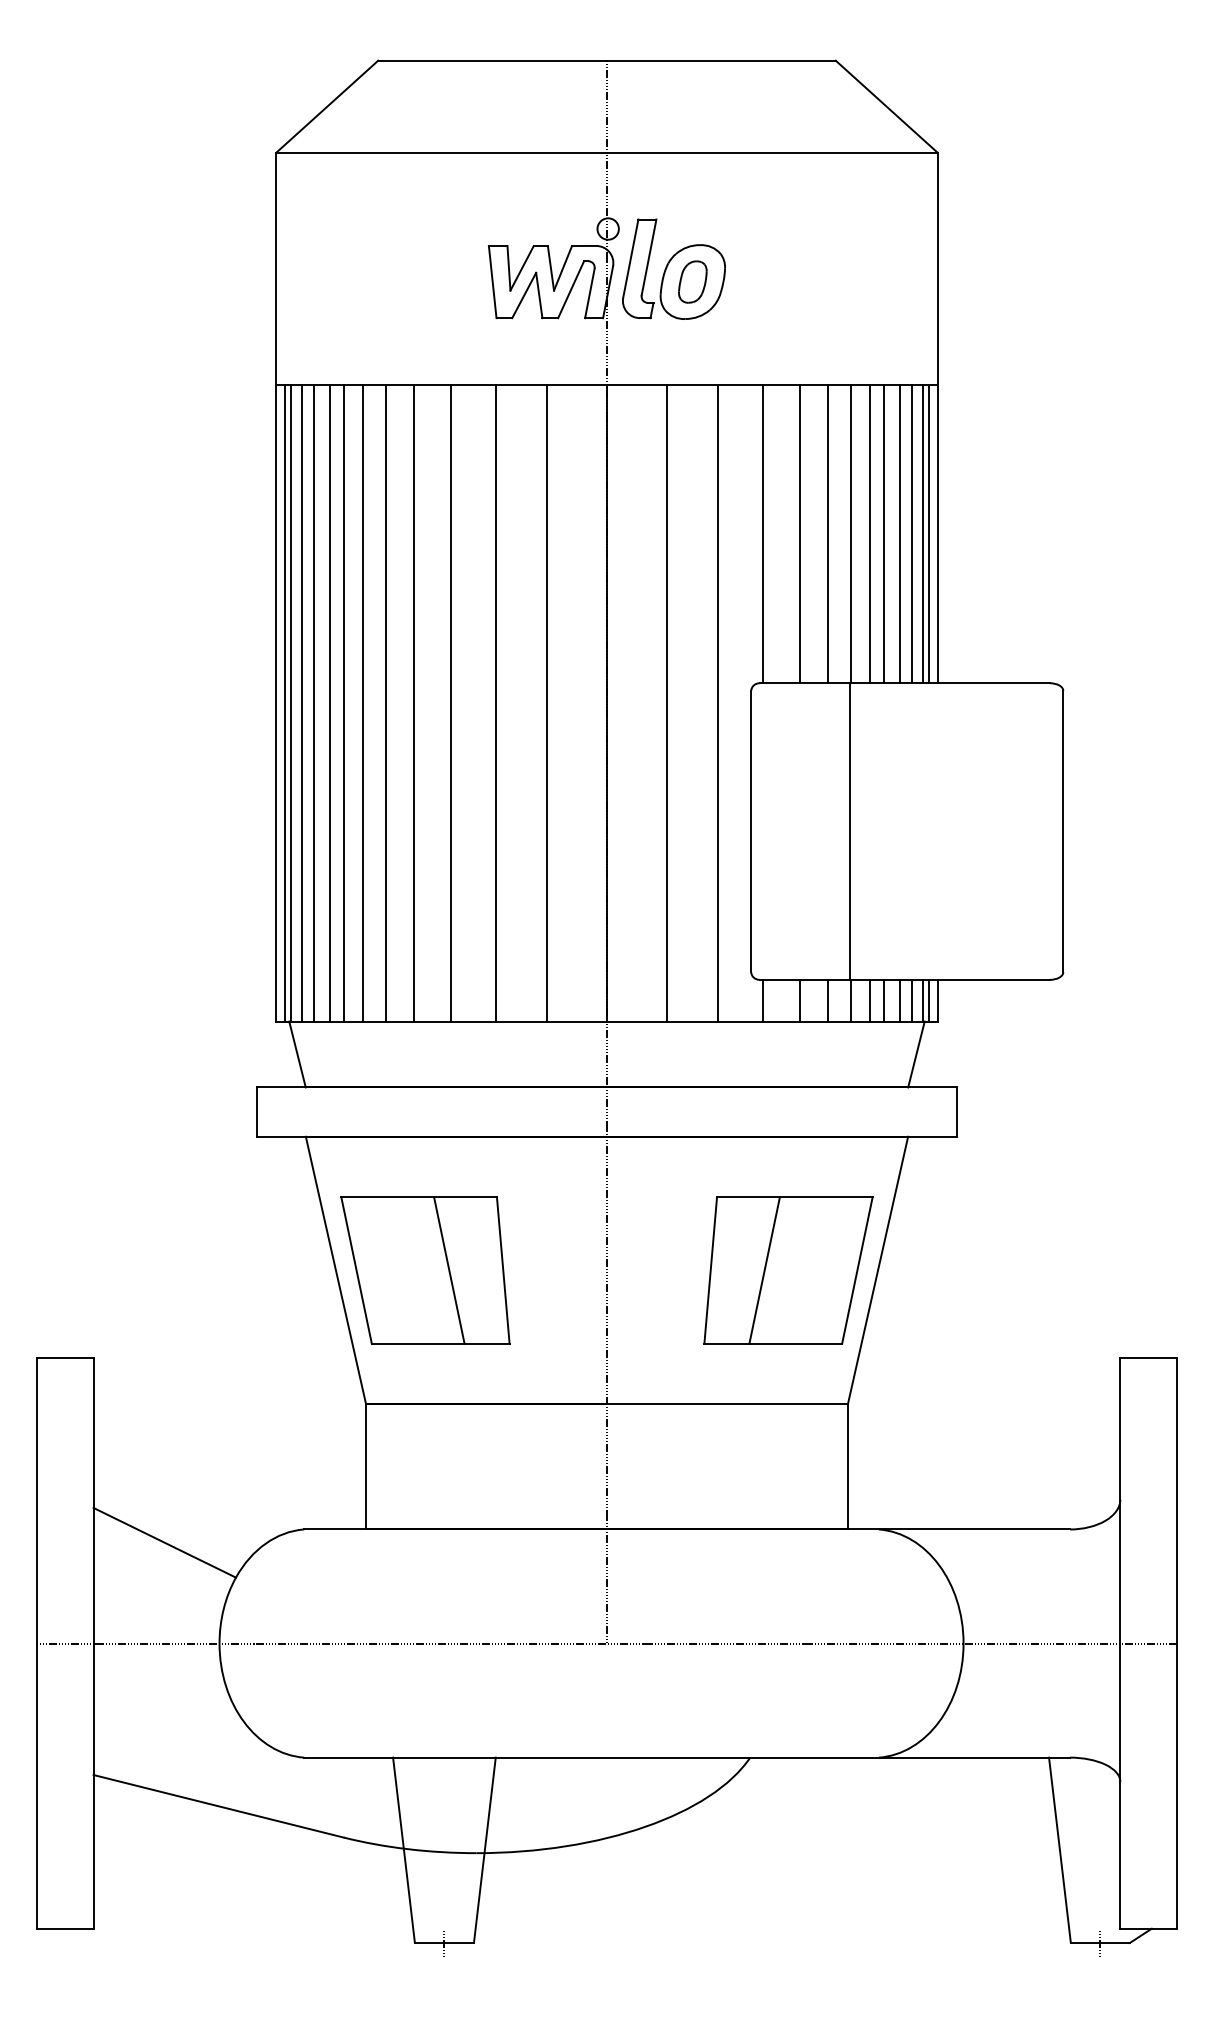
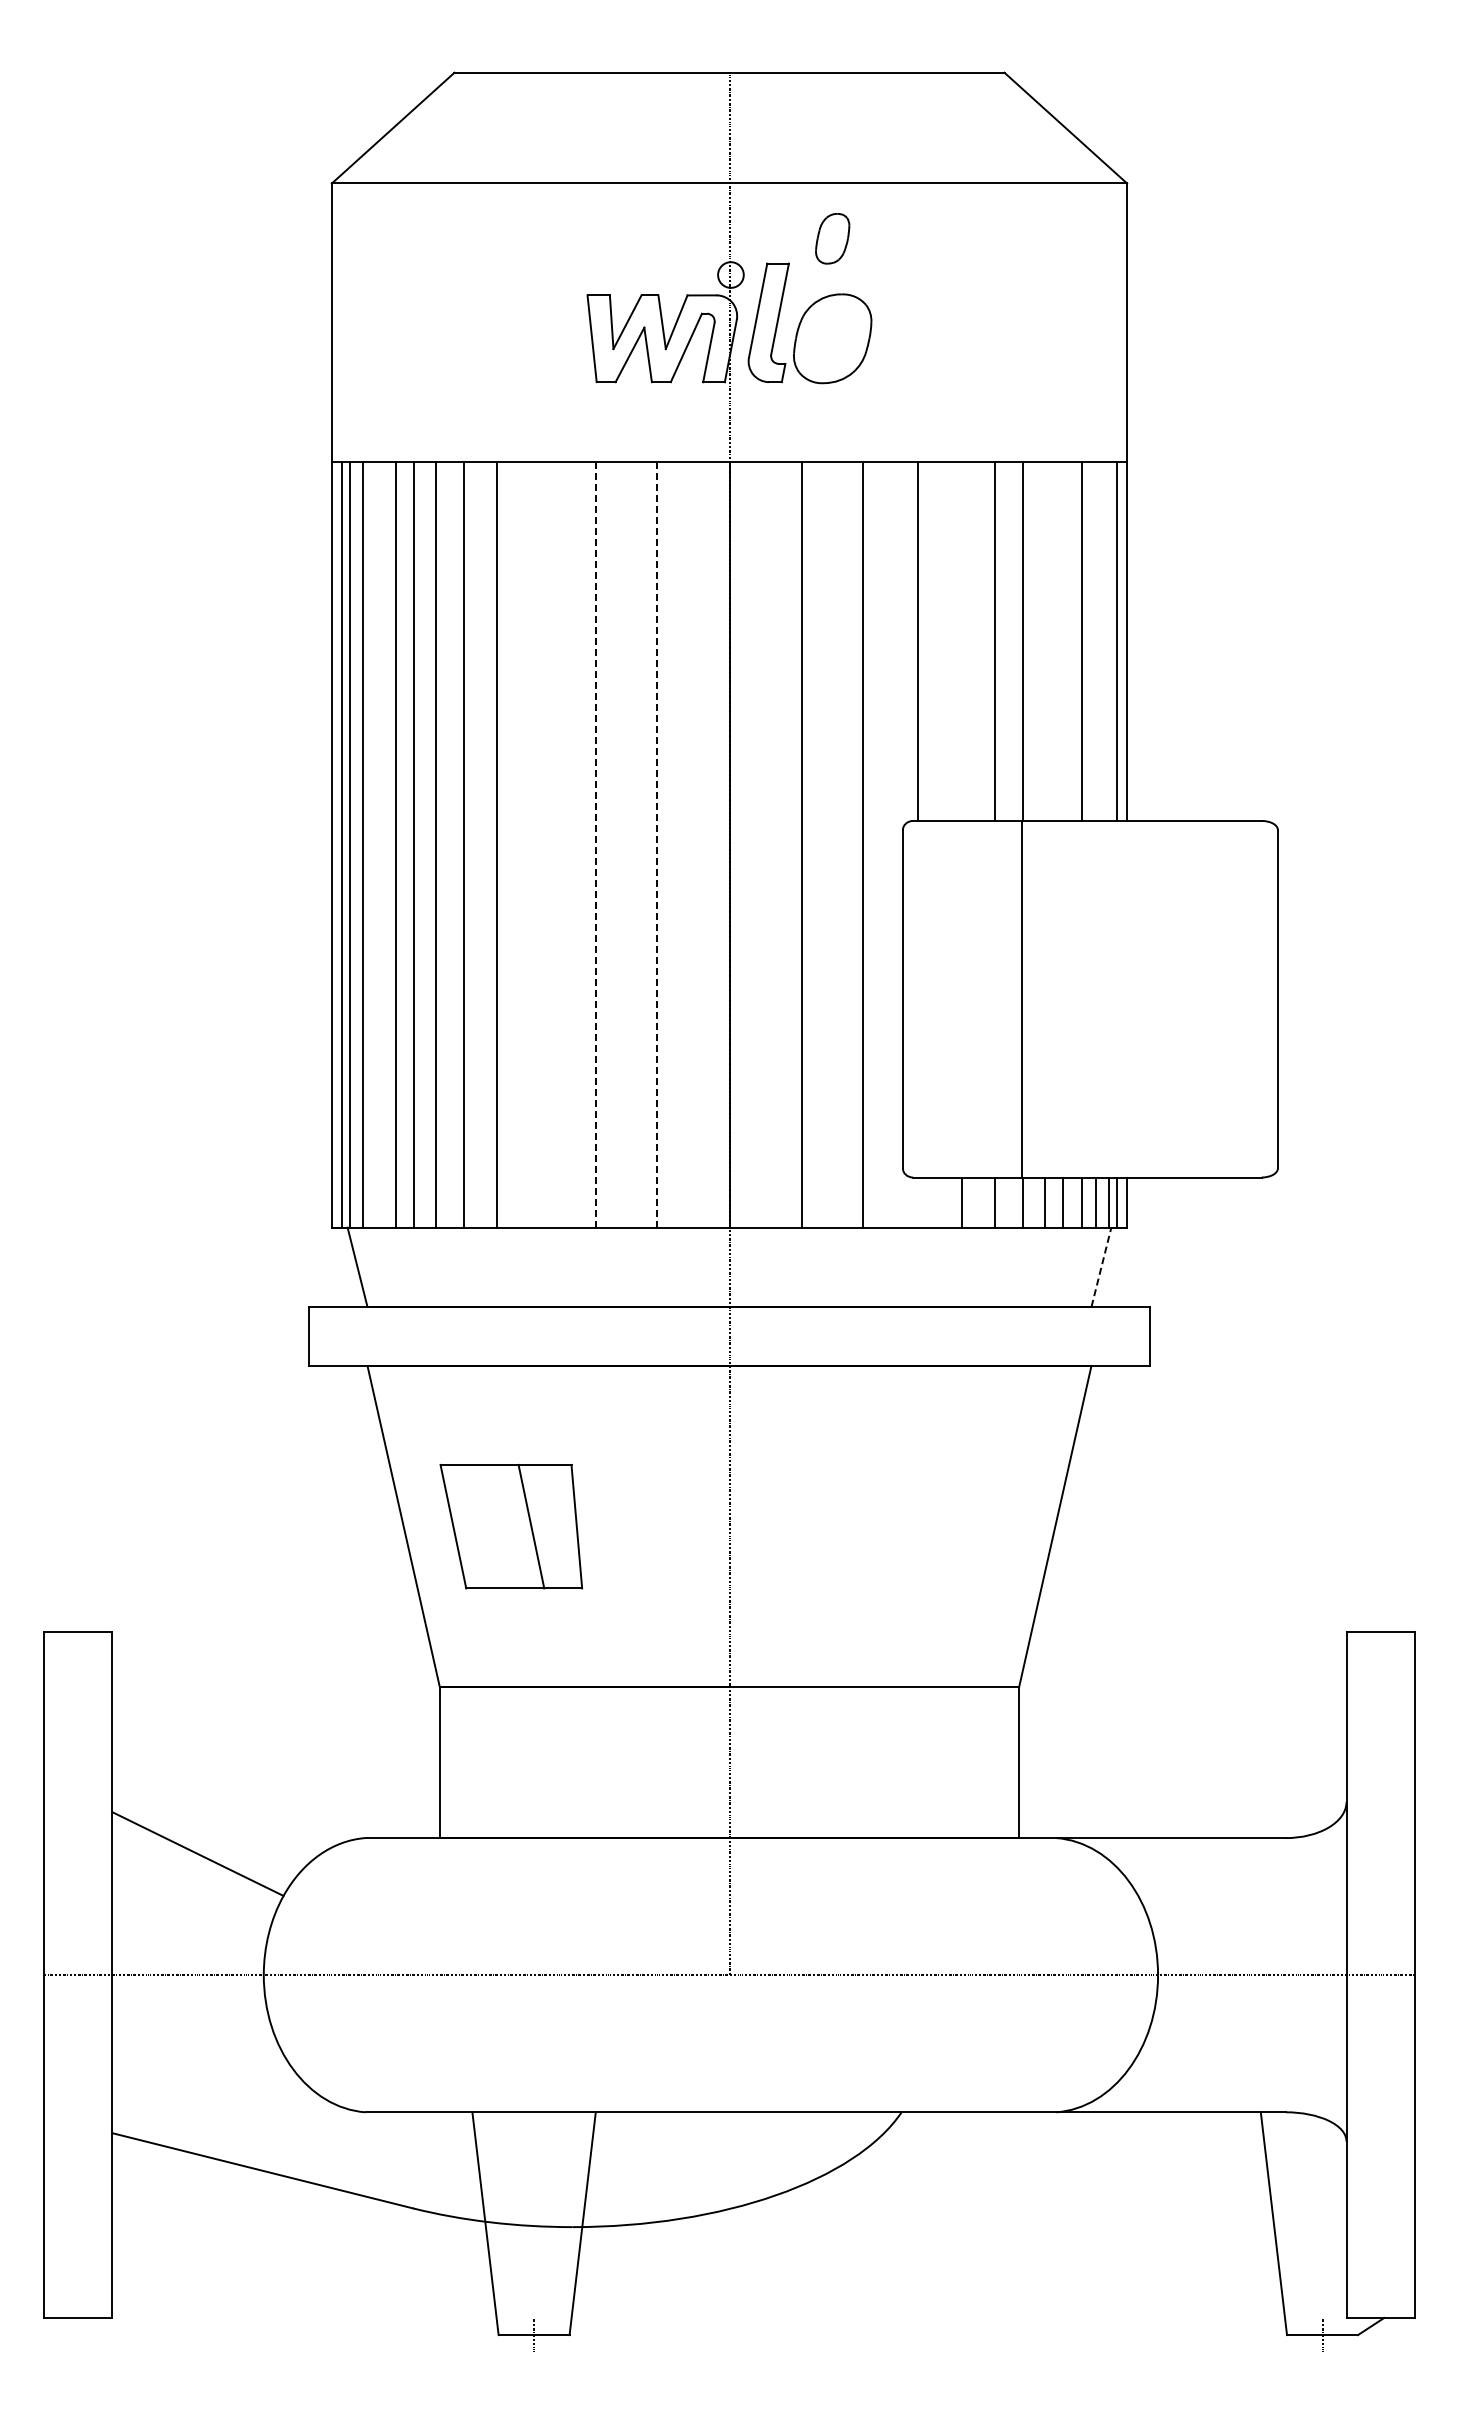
part: (692, 281) -> (832, 238), moved
line: (800, 533) -> (961, 641), removed
line: (869, 533) -> (1045, 641), removed
line: (884, 533) -> (1062, 641), removed
line: (911, 533) -> (1095, 641), removed
line: (922, 533) -> (1108, 641), removed
line: (313, 702) -> (376, 844), removed
line: (450, 702) -> (541, 844), removed
line: (495, 702) -> (595, 844), solid -> dashed
line: (547, 702) -> (657, 844), solid -> dashed
line: (763, 1000) -> (917, 1202), removed
line: (916, 1054) -> (1101, 1267), solid -> dashed
part: (425, 1270) -> (511, 1526), size x0.7
part: (788, 1270) -> (947, 1526), removed

